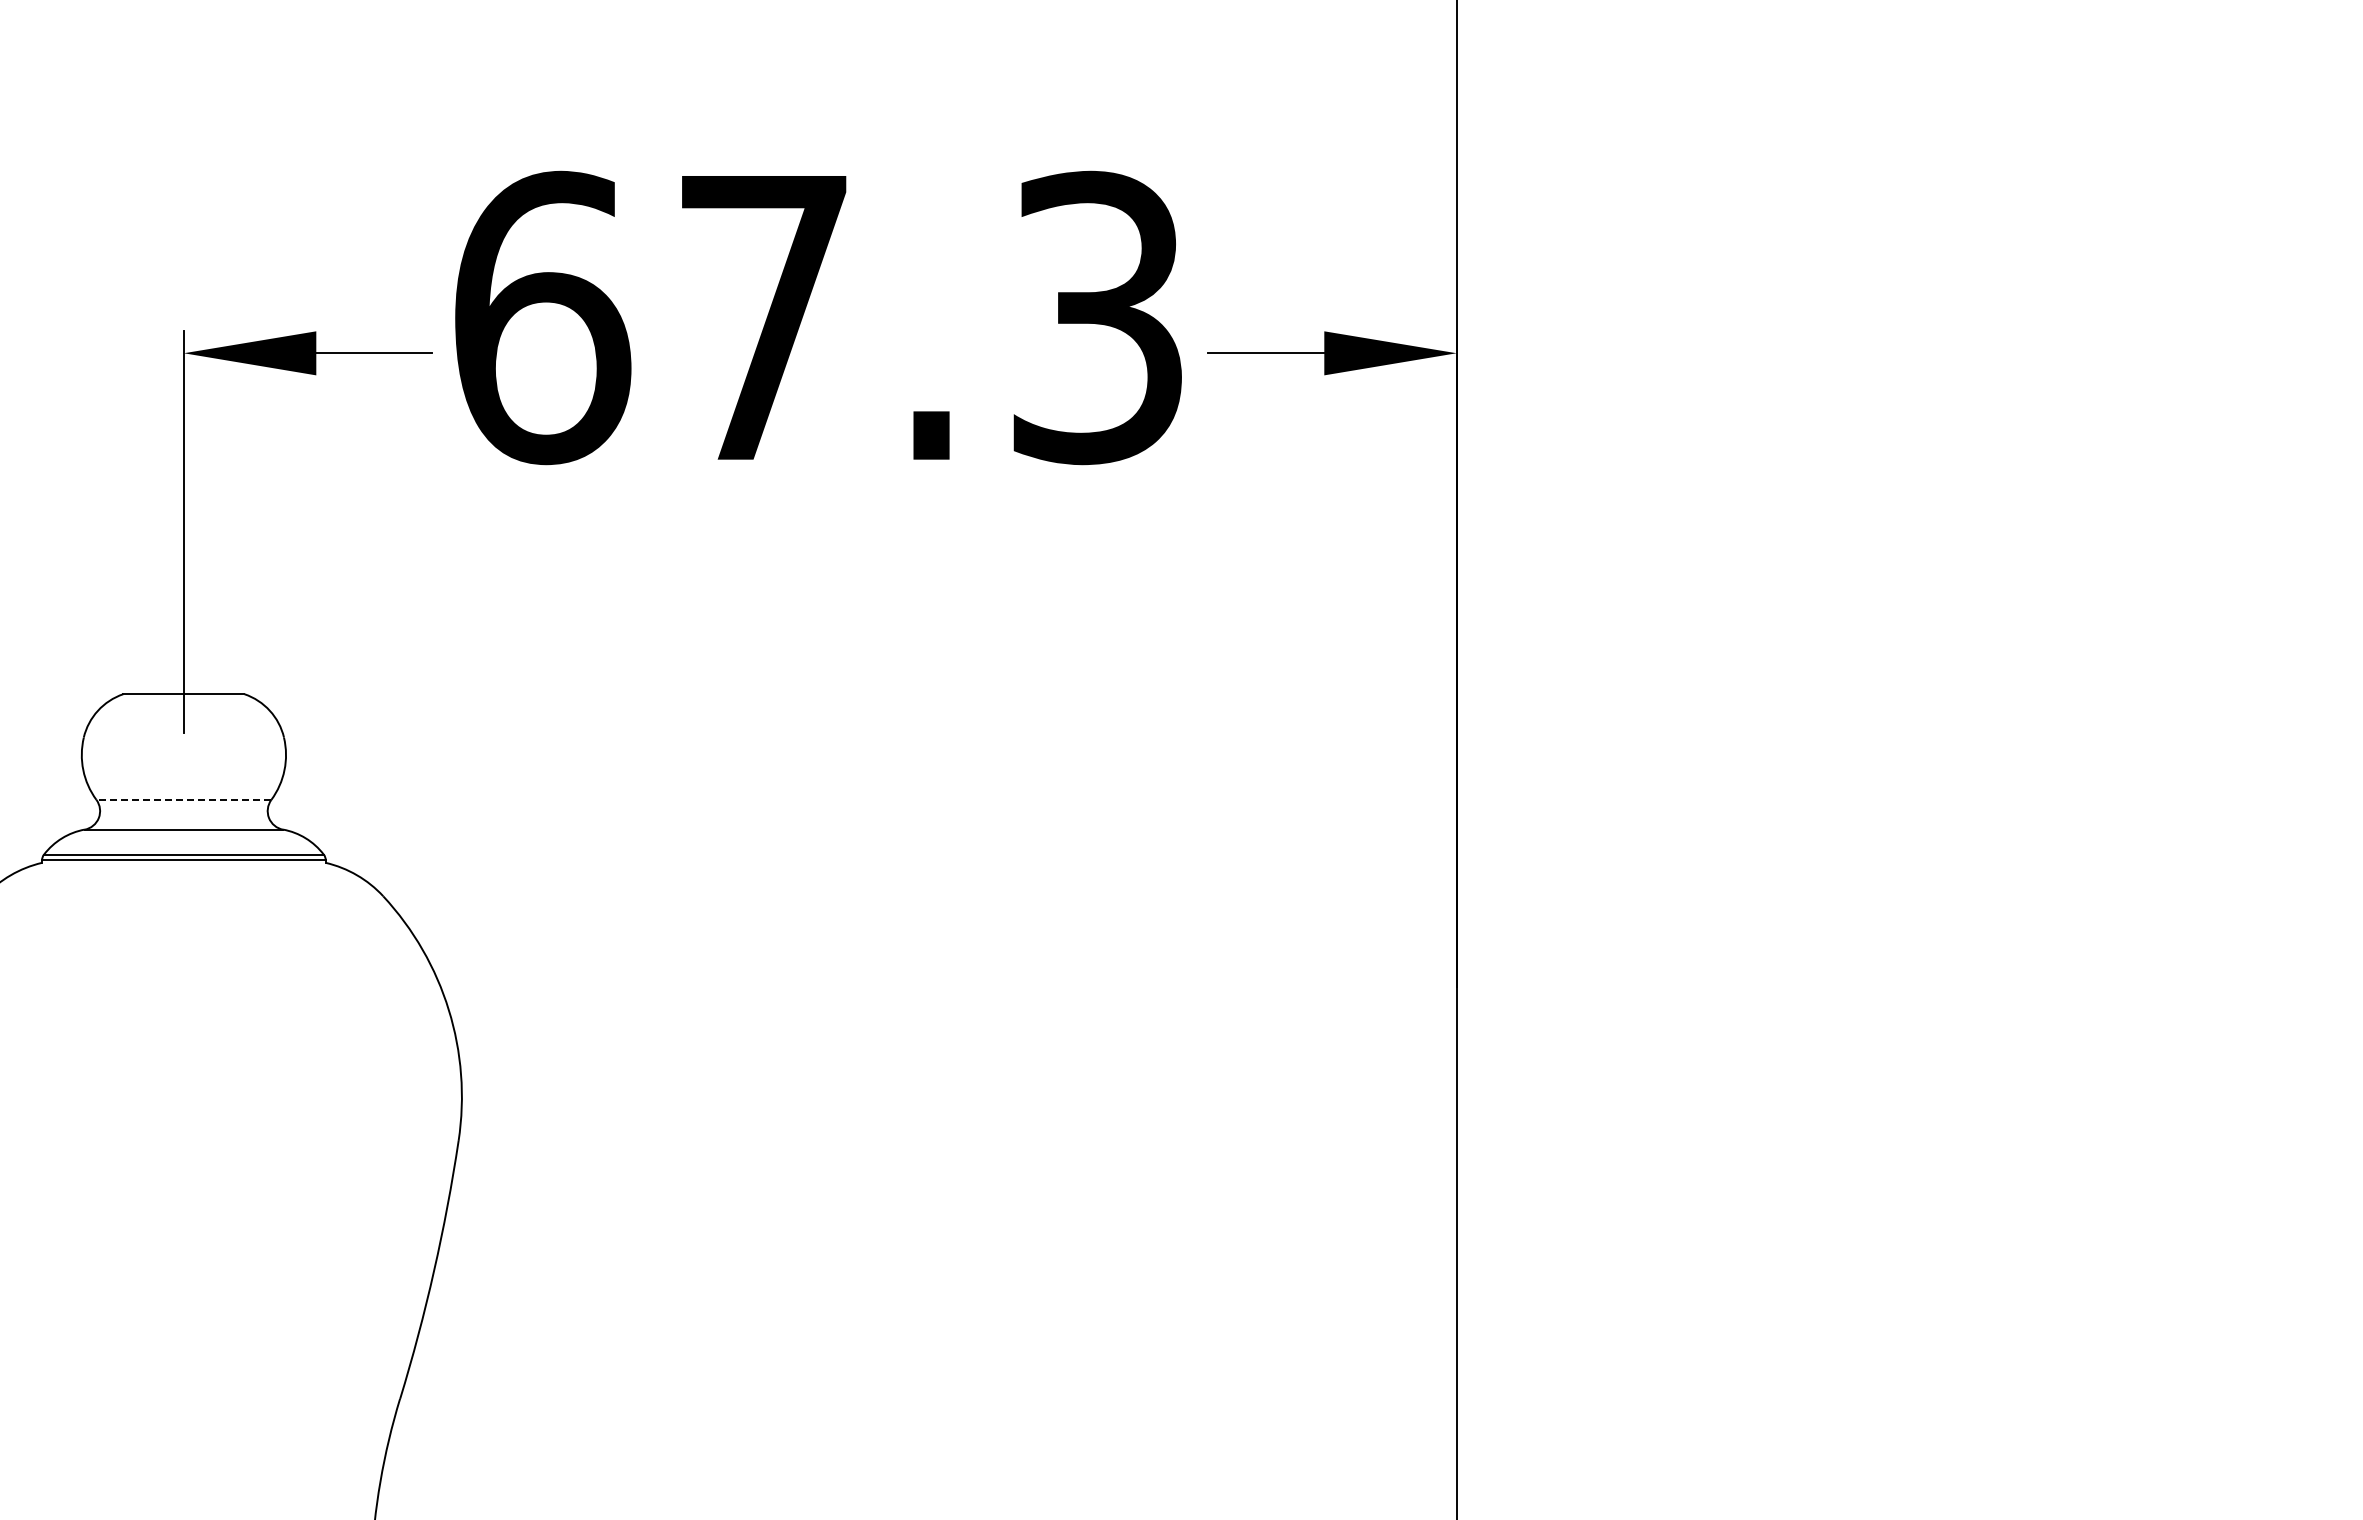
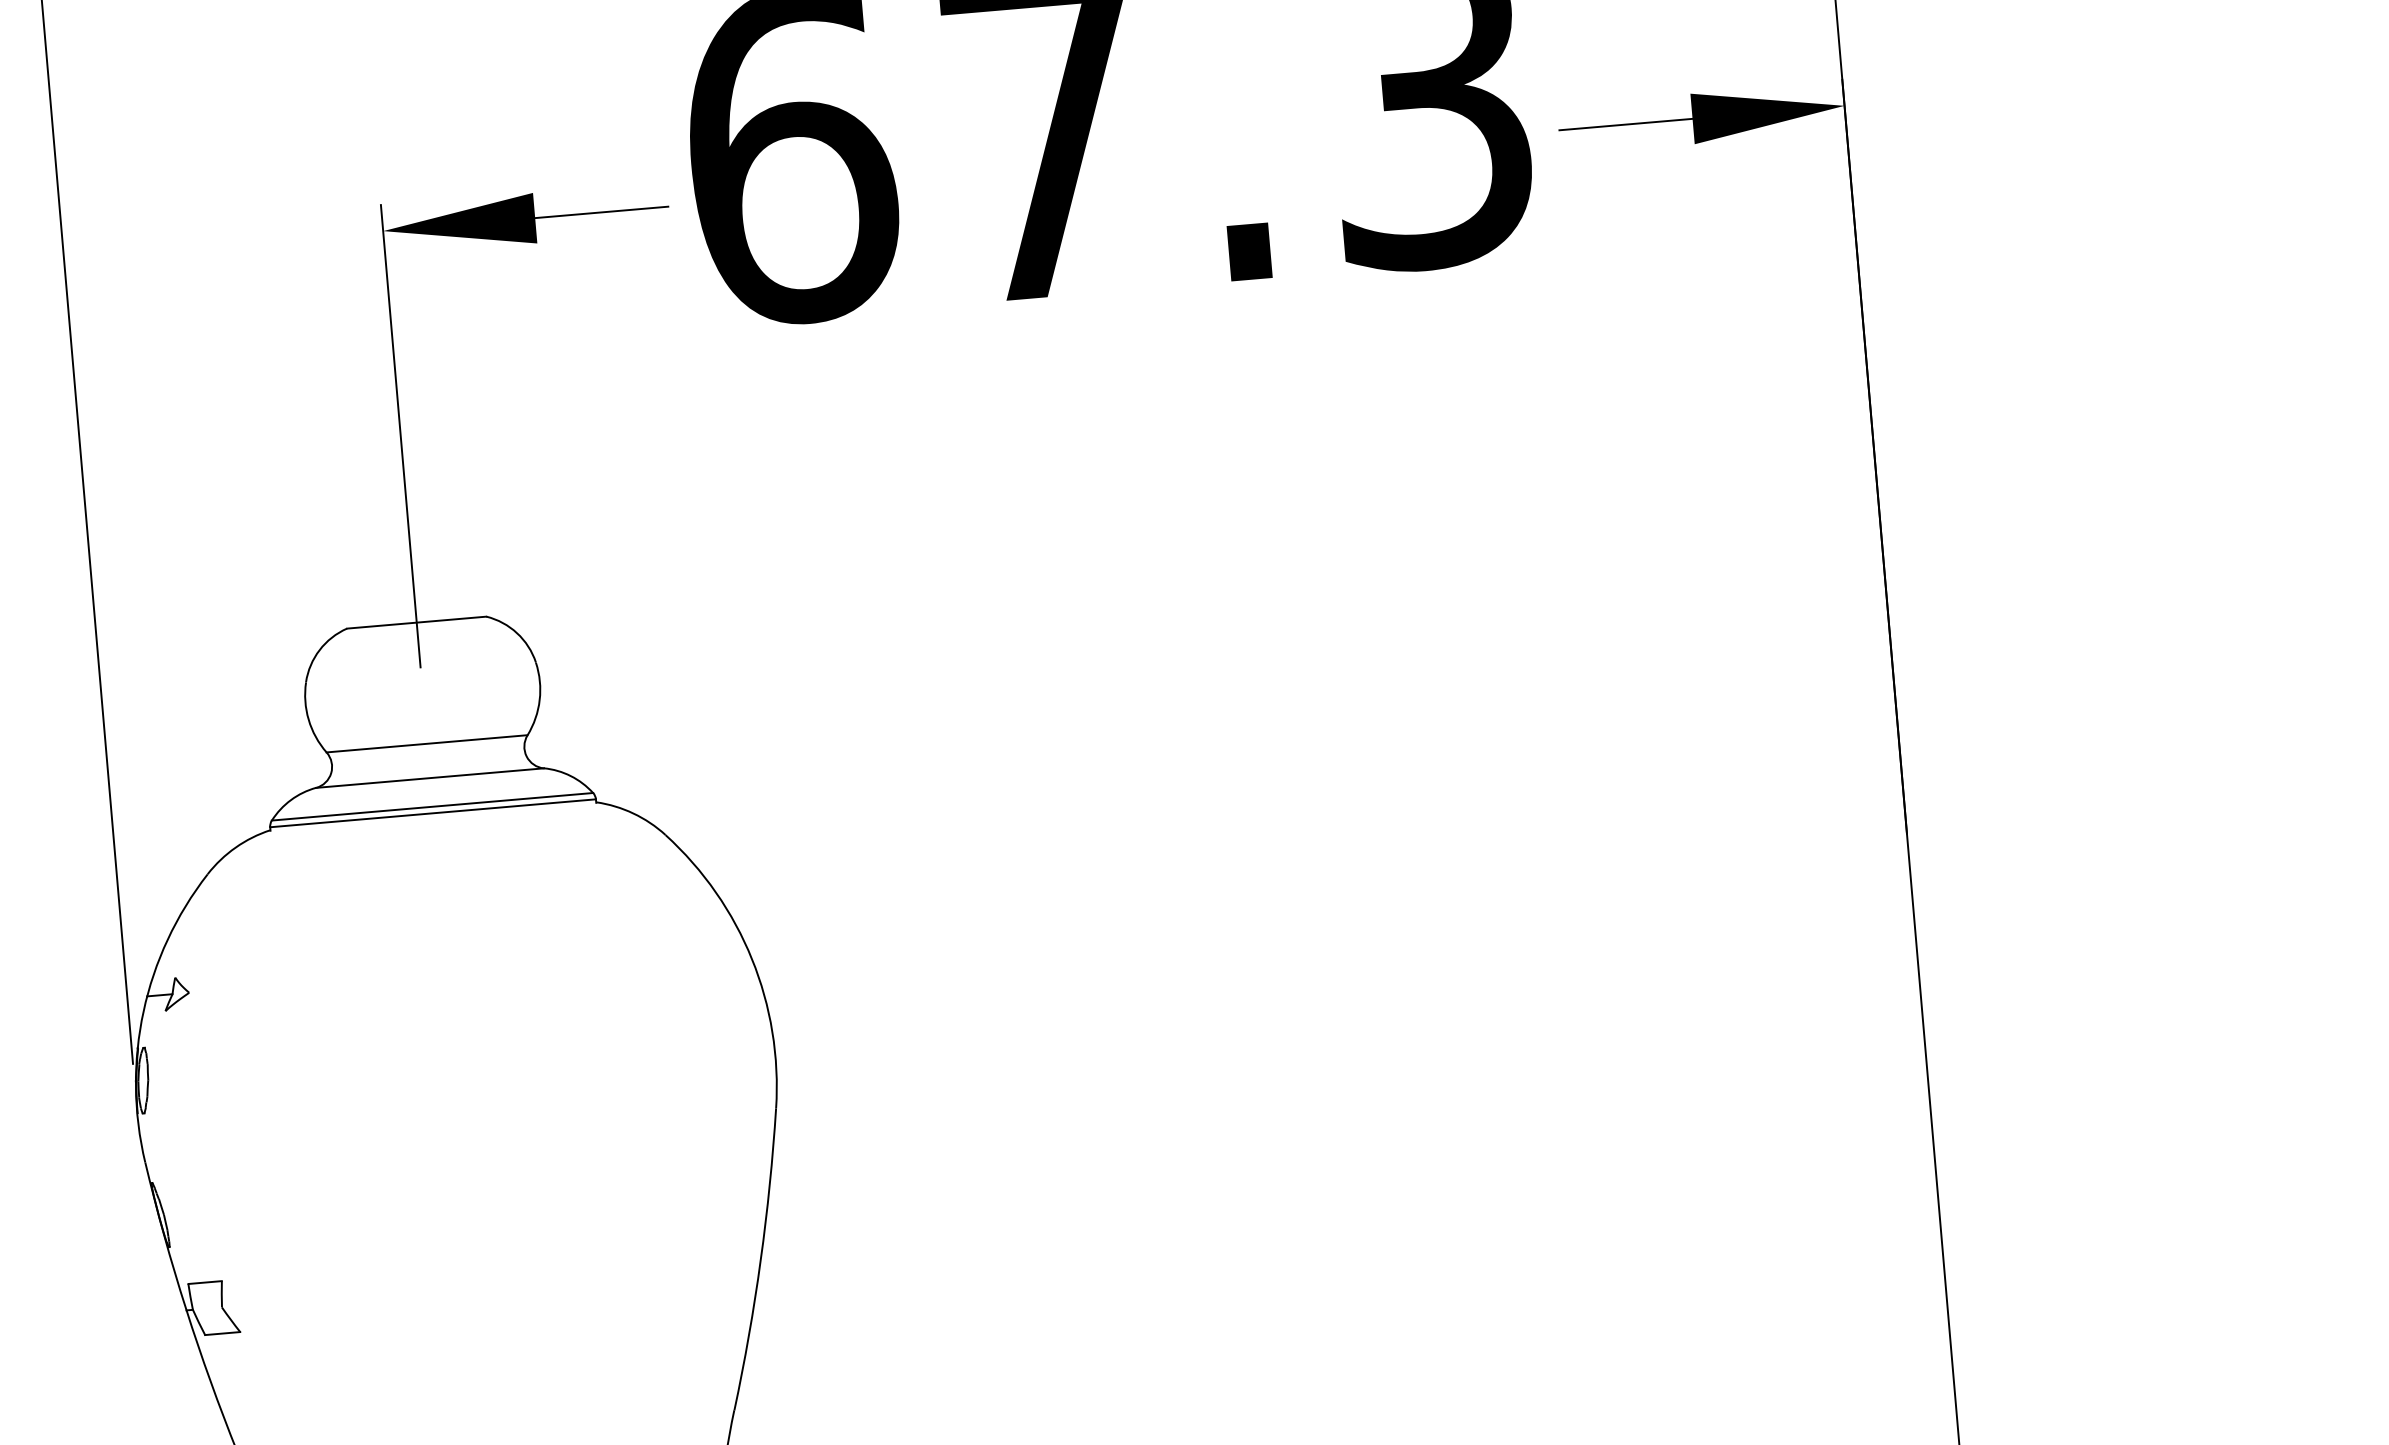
line: (183, 799) -> (426, 743), dashed -> solid

